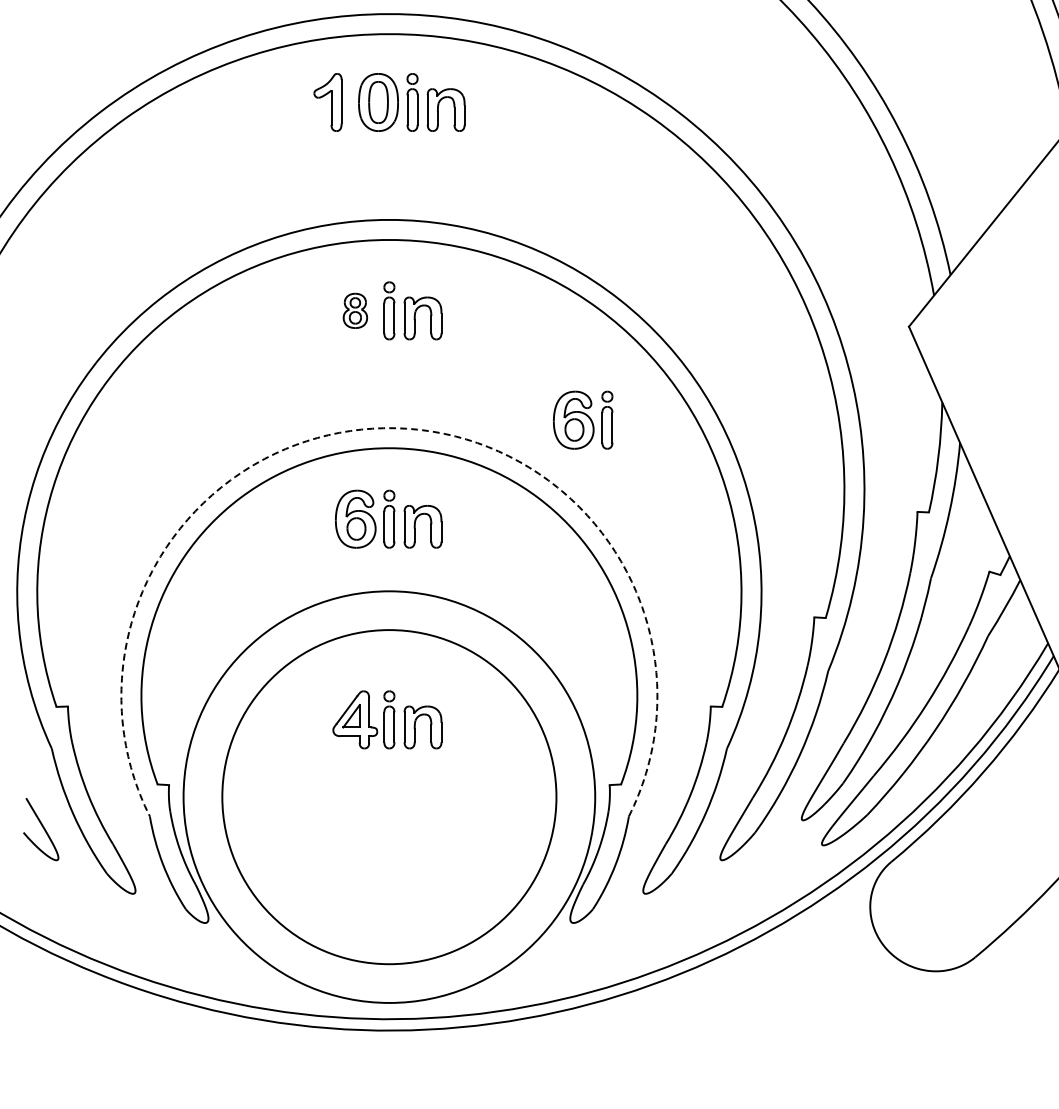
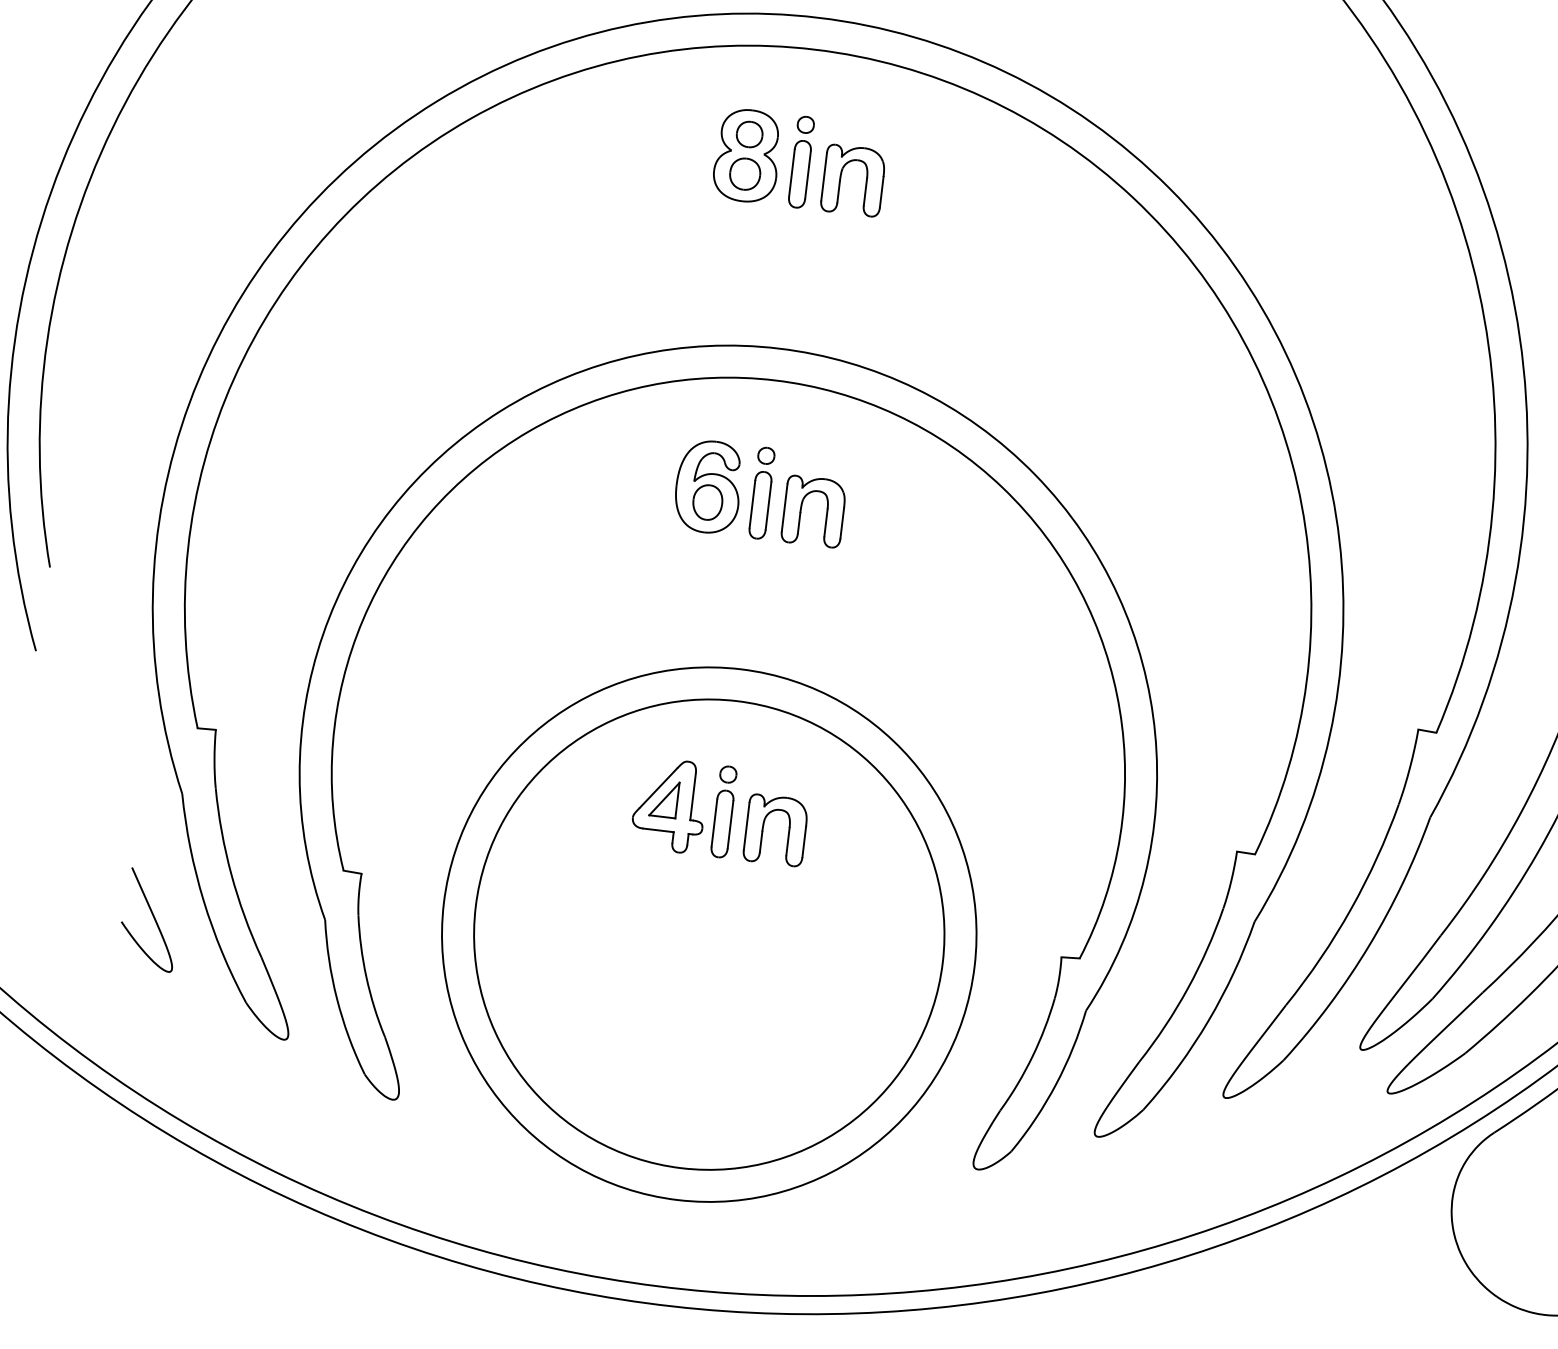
part: (355, 310) -> (747, 155), size x1.67
part: (583, 419) -> (1089, 371), removed
arc: (389, 428) -> (779, 349), dashed -> solid
circle: (389, 797) -> (709, 935), size x0.71

